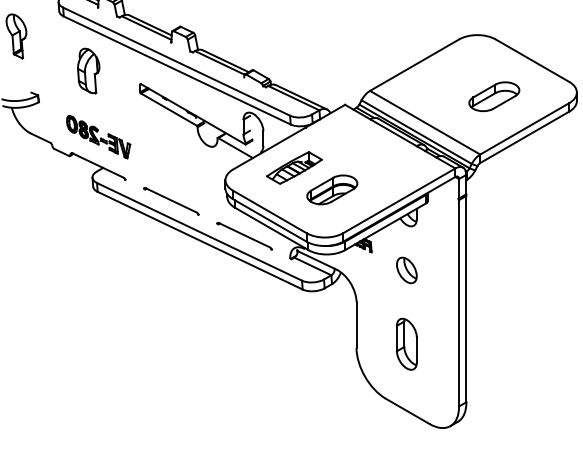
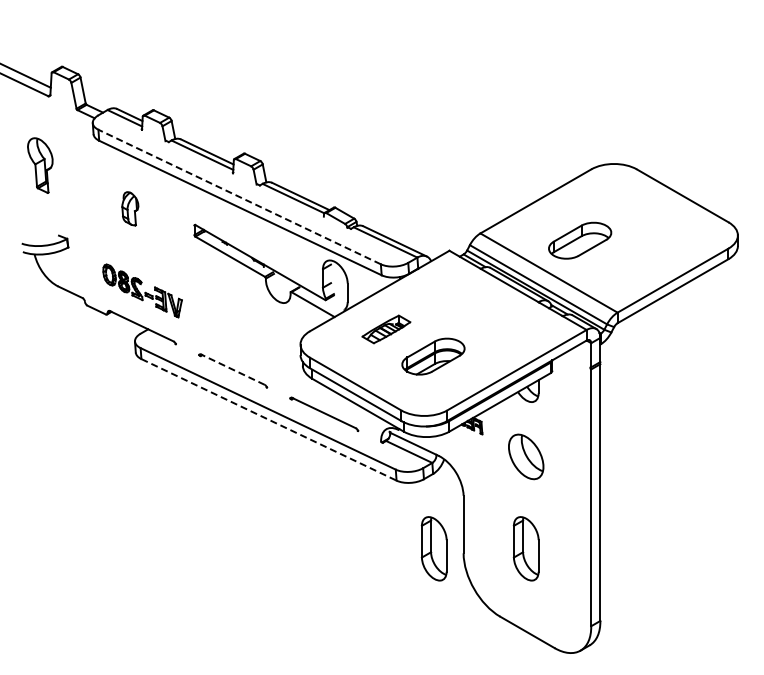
line: (176, 61) -> (239, 196), solid -> dashed
part: (88, 70) -> (130, 208), size x0.6
part: (494, 96) -> (580, 240), moved
part: (294, 168) -> (386, 329), size x0.7
line: (170, 200) -> (232, 369), solid -> dashed
line: (200, 241) -> (269, 420), solid -> dashed
part: (407, 270) -> (526, 456), size x1.4
part: (332, 344) -> (433, 548), added

